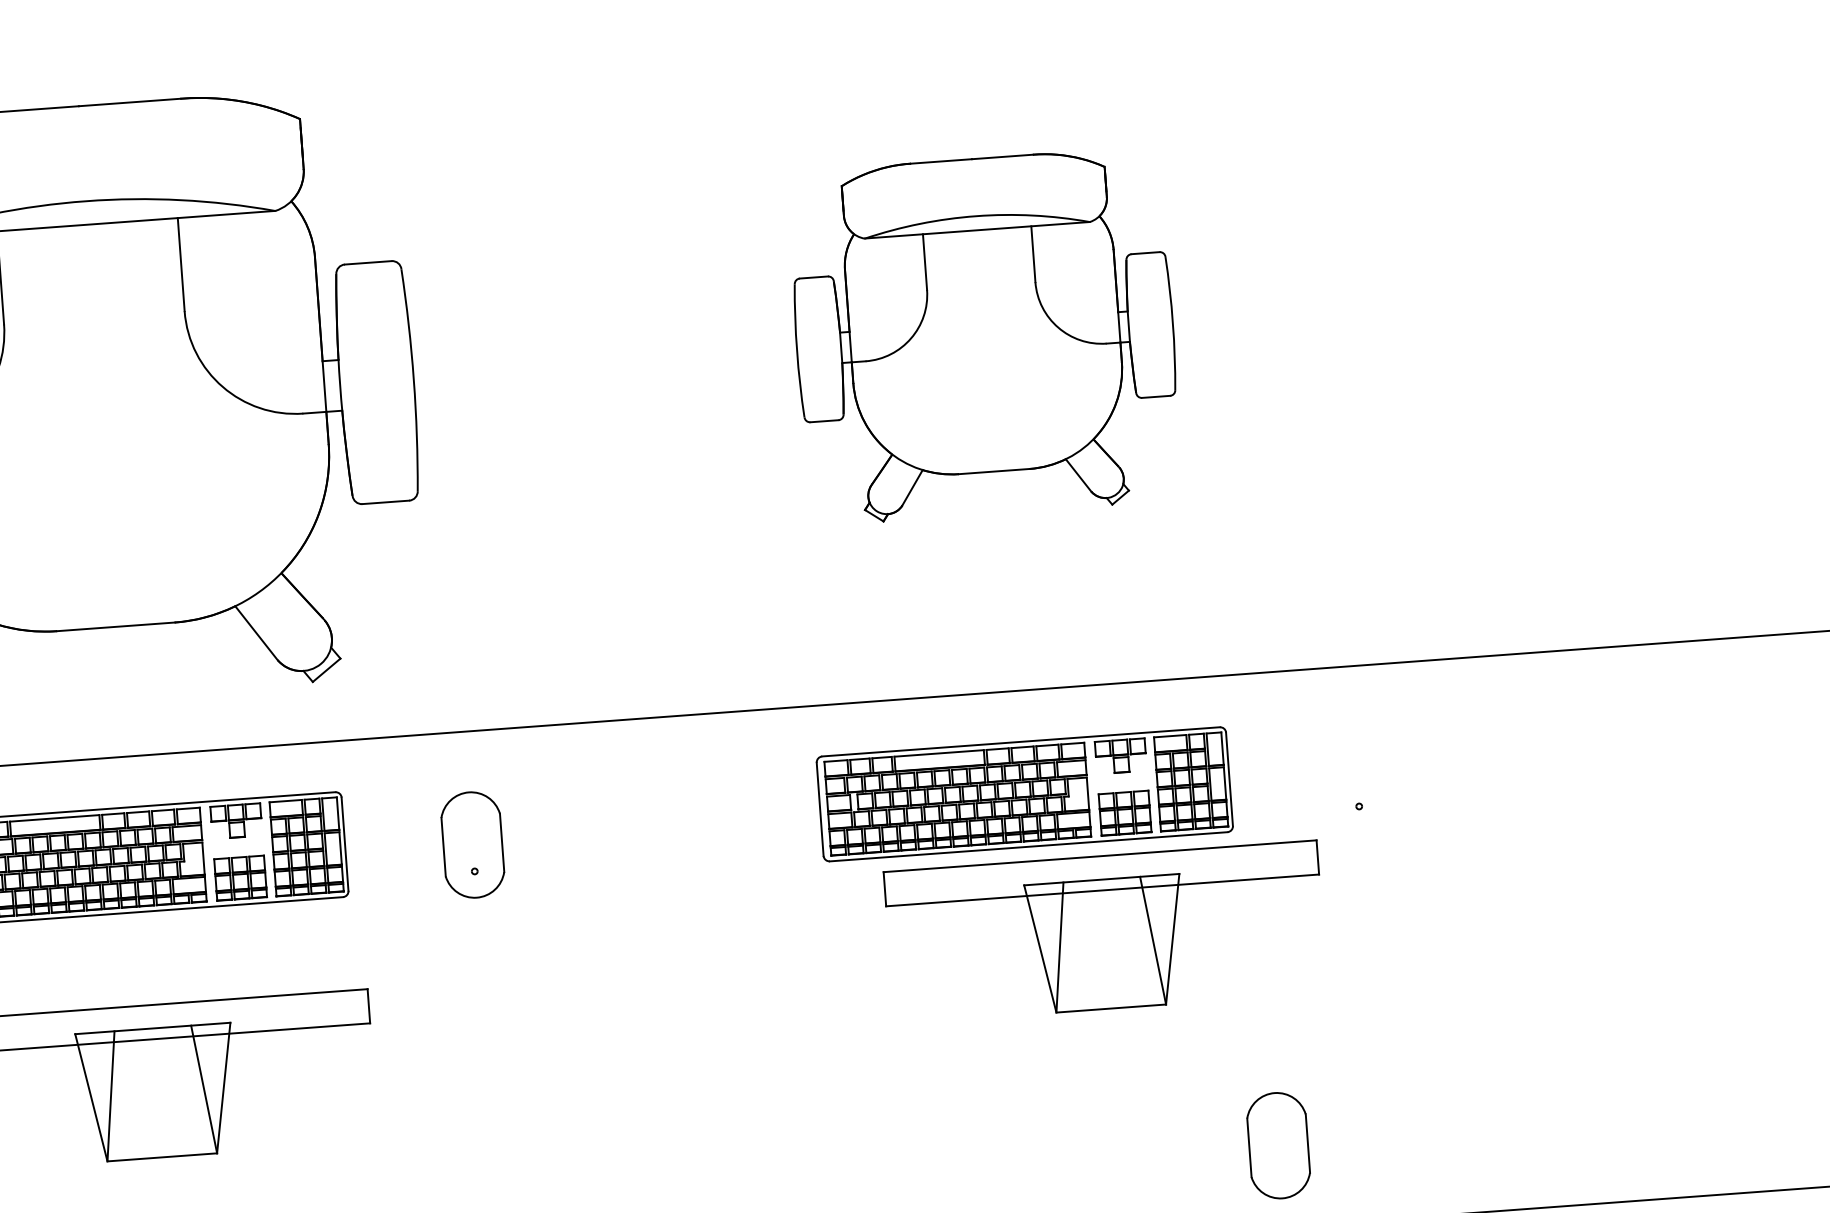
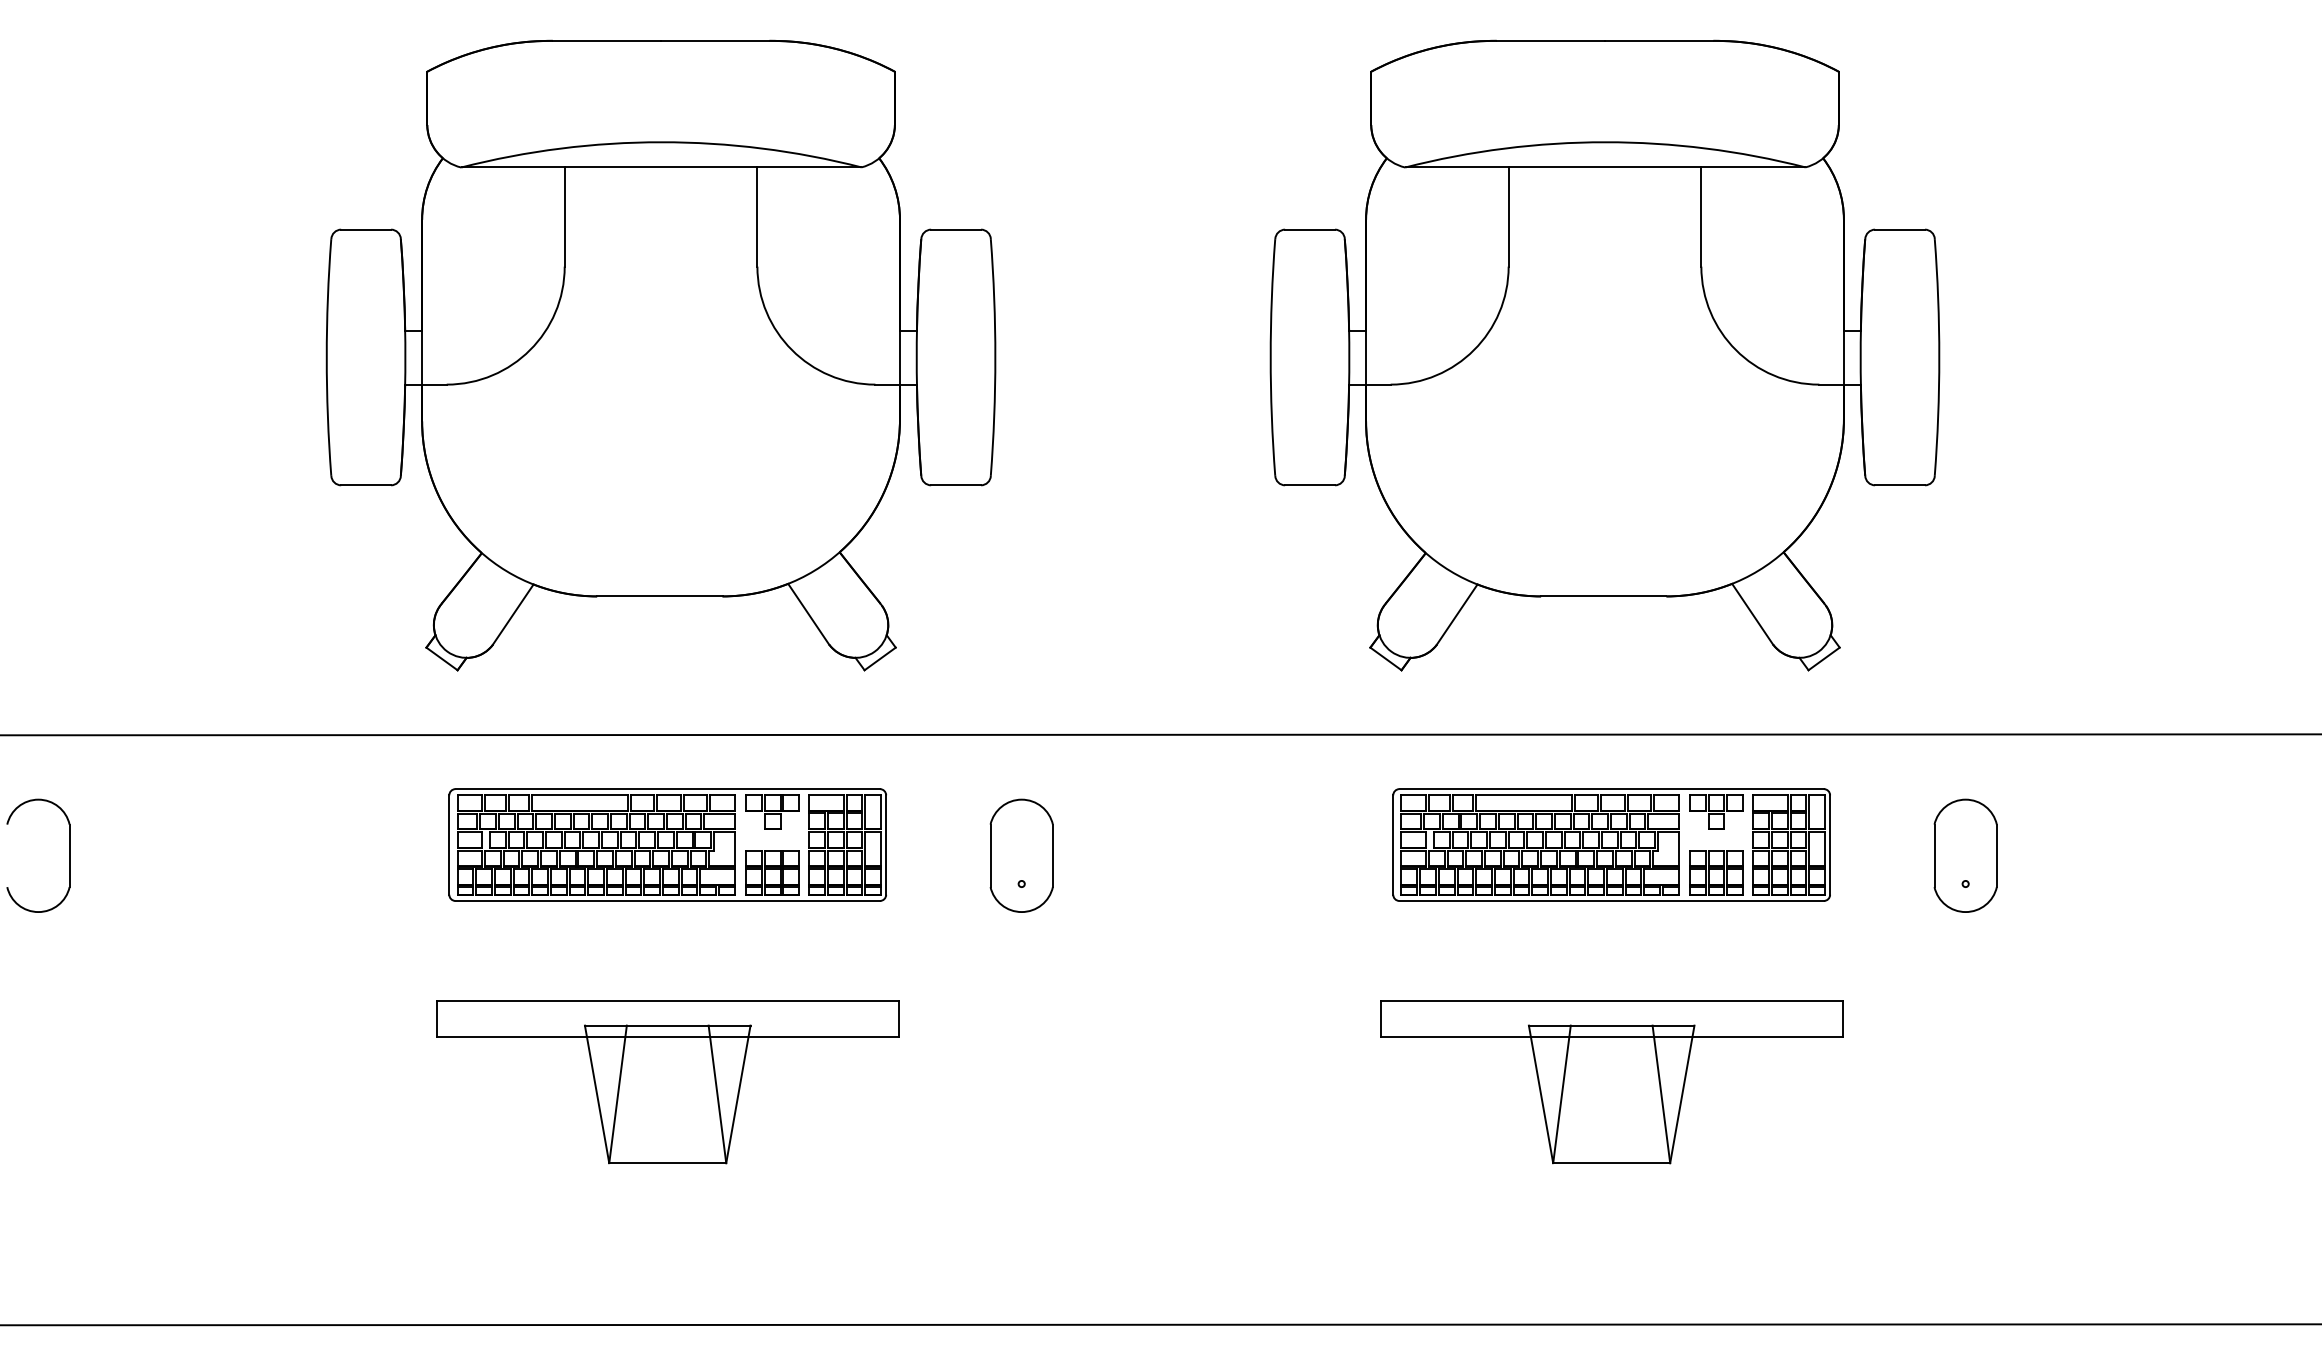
part: (984, 336) -> (1604, 355), size x1.67
part: (1105, 932) -> (1611, 1082), moved
part: (1278, 1145) -> (1965, 855), moved

